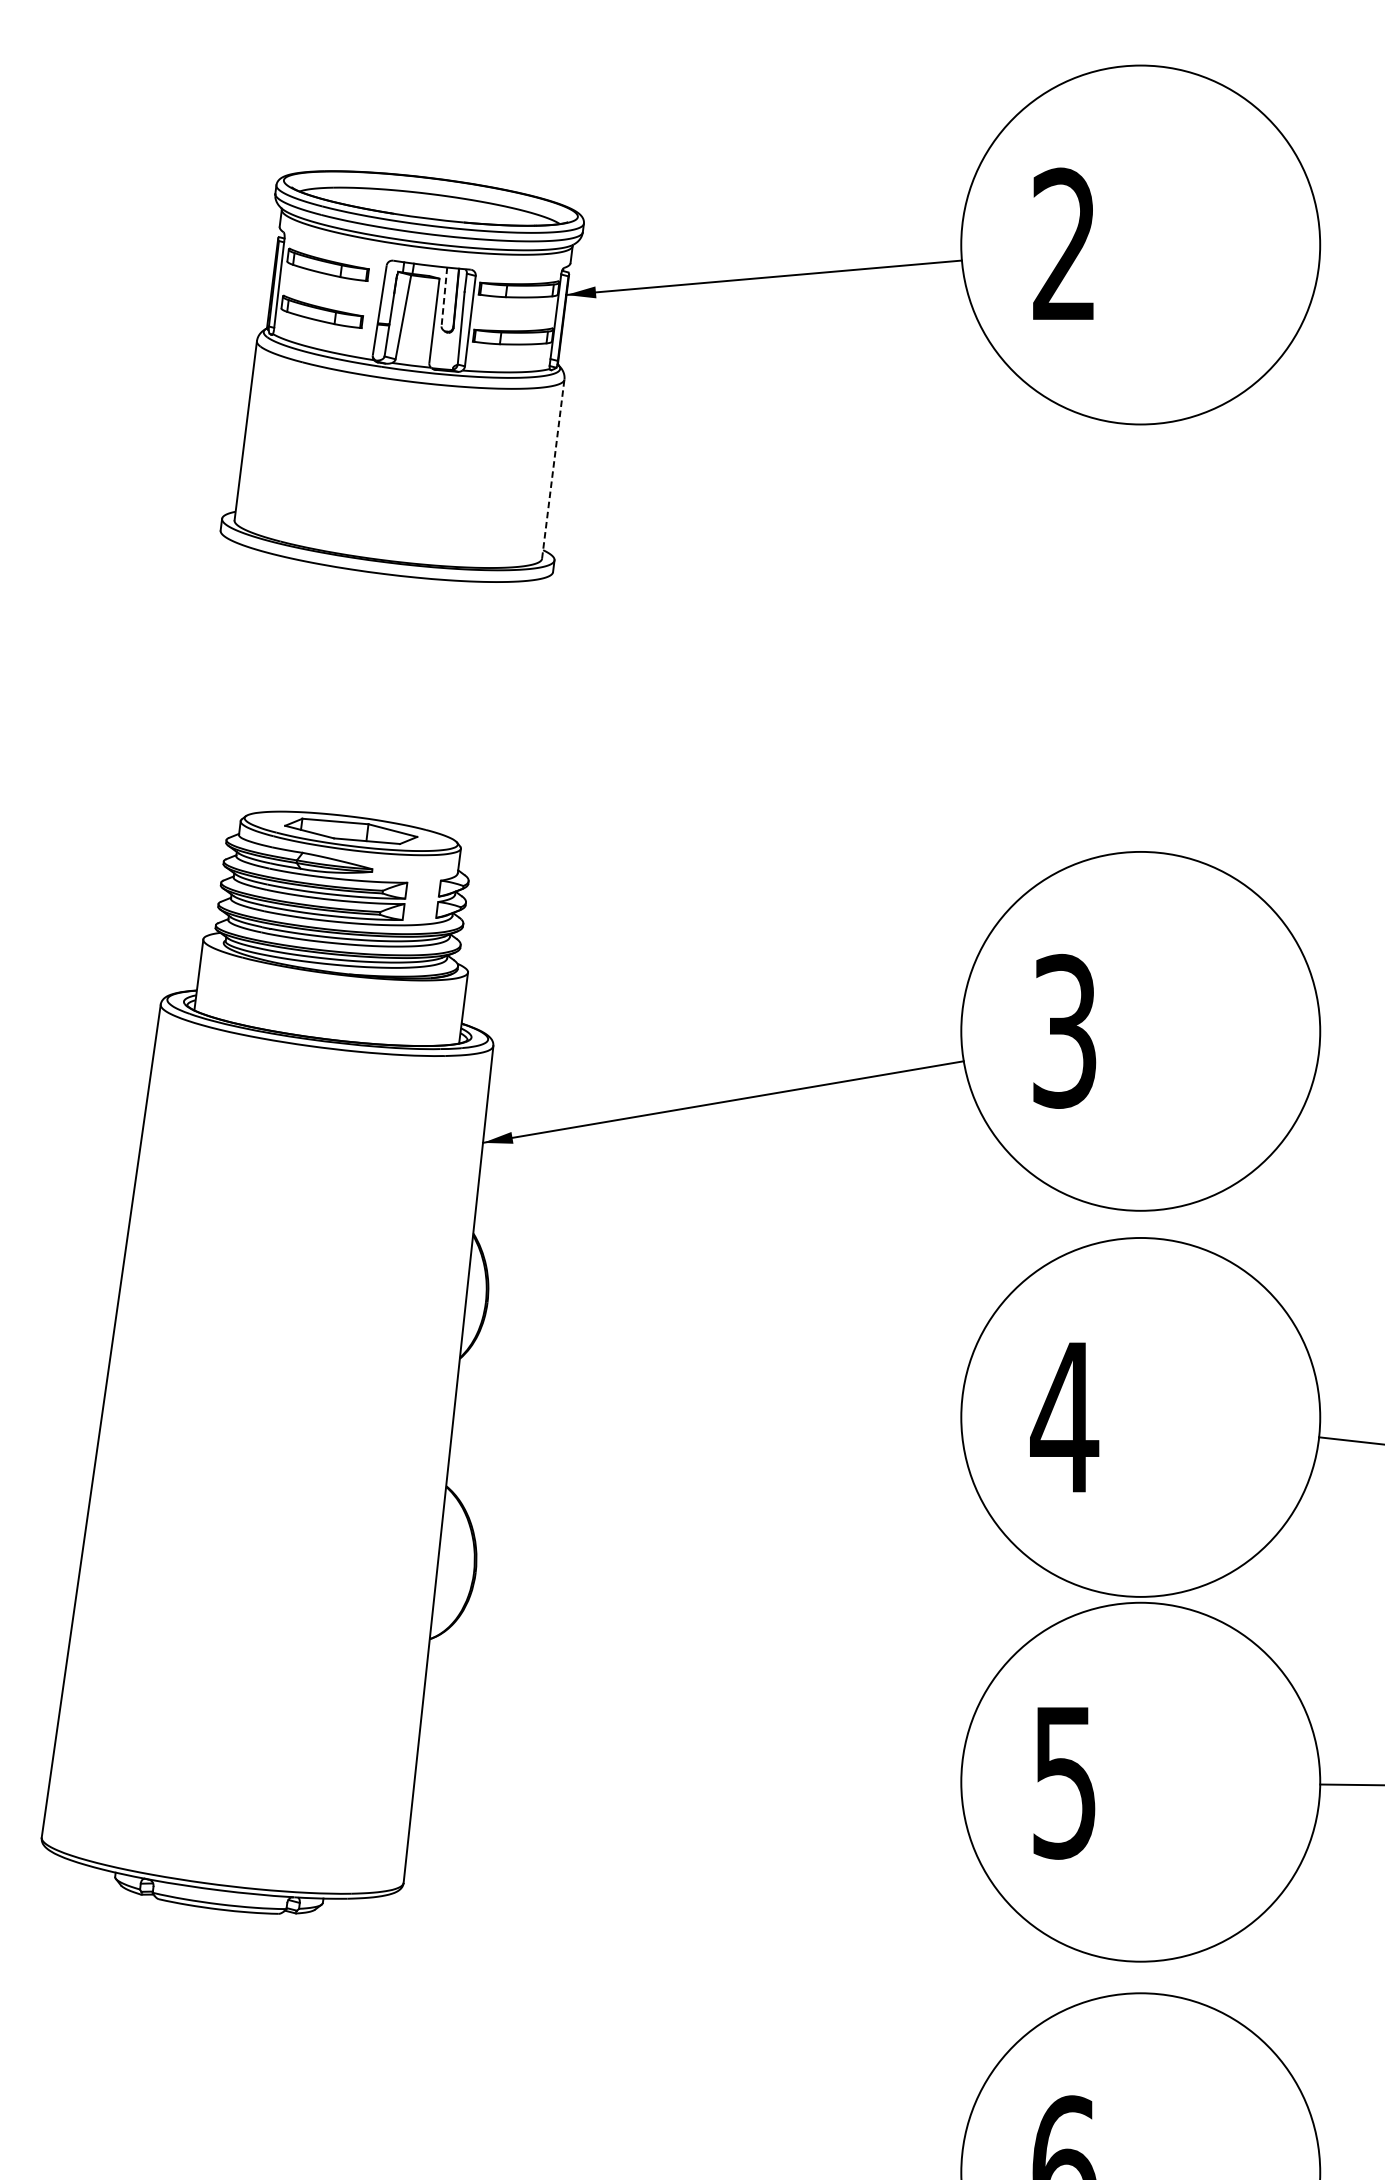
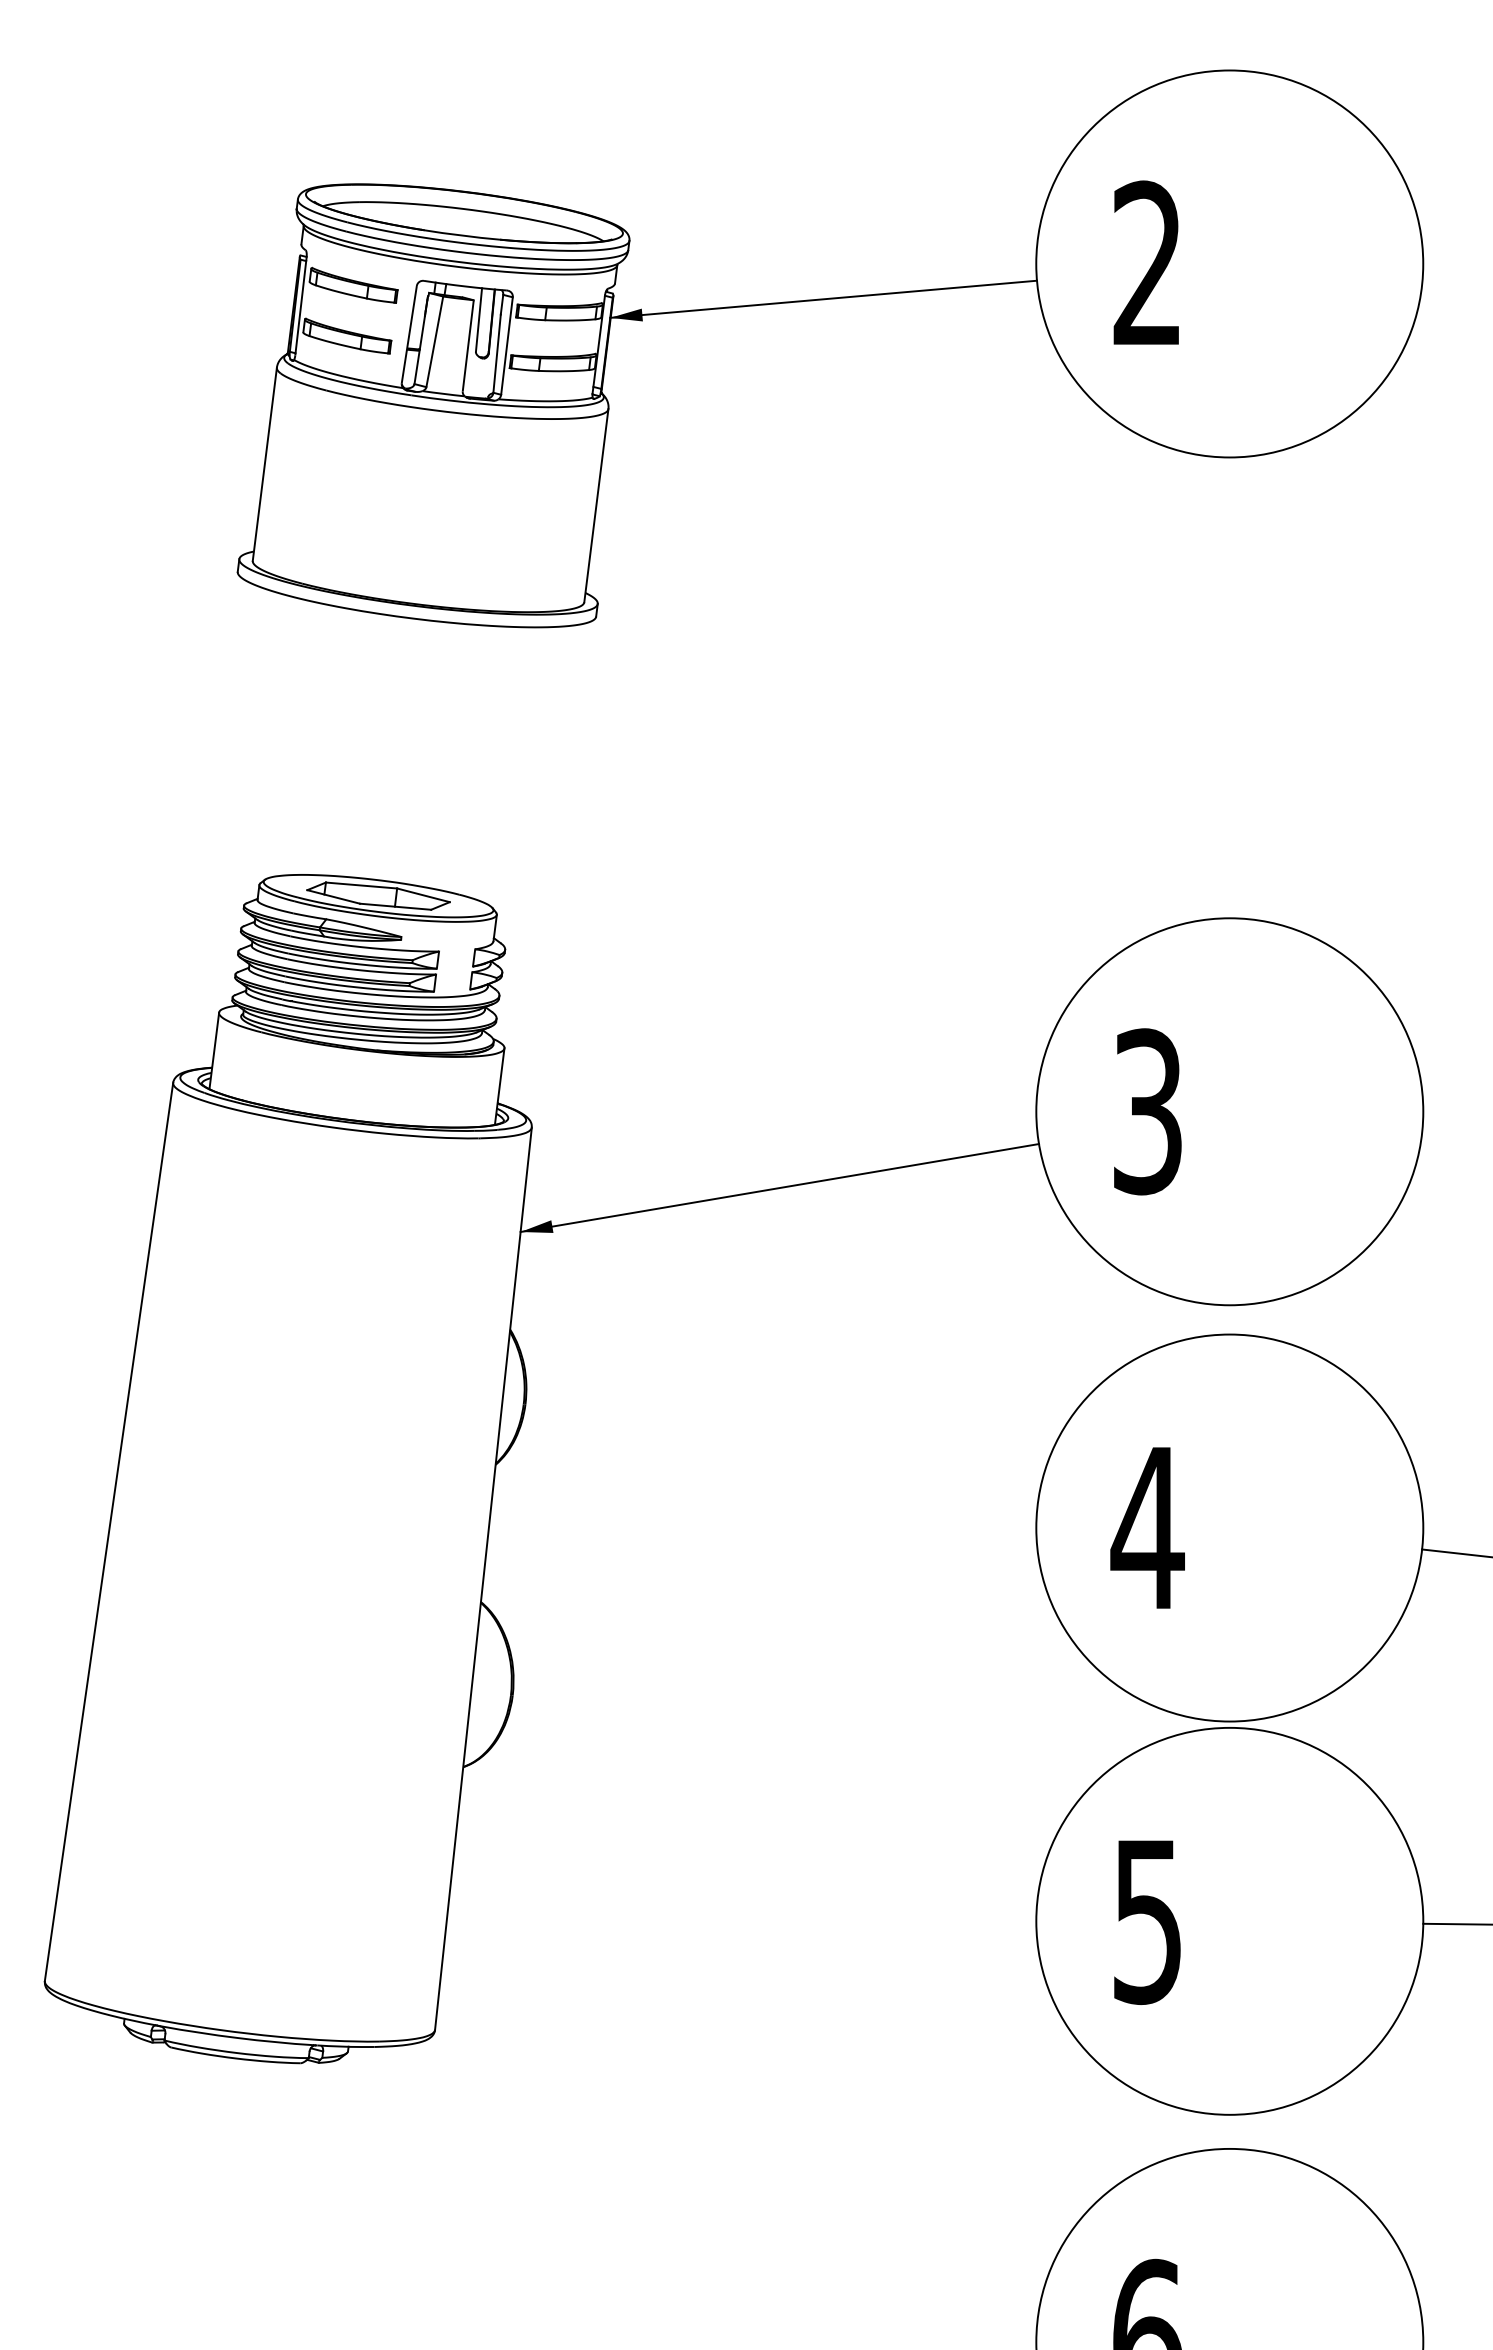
line: (444, 297) -> (479, 320), dashed -> solid
line: (553, 469) -> (596, 505), dashed -> solid

